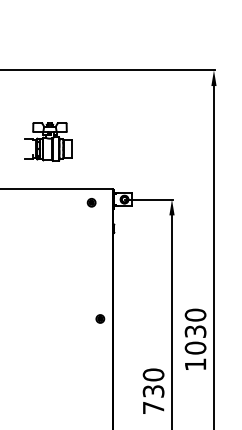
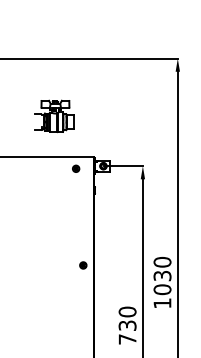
part: (48, 141) -> (54, 115), moved

